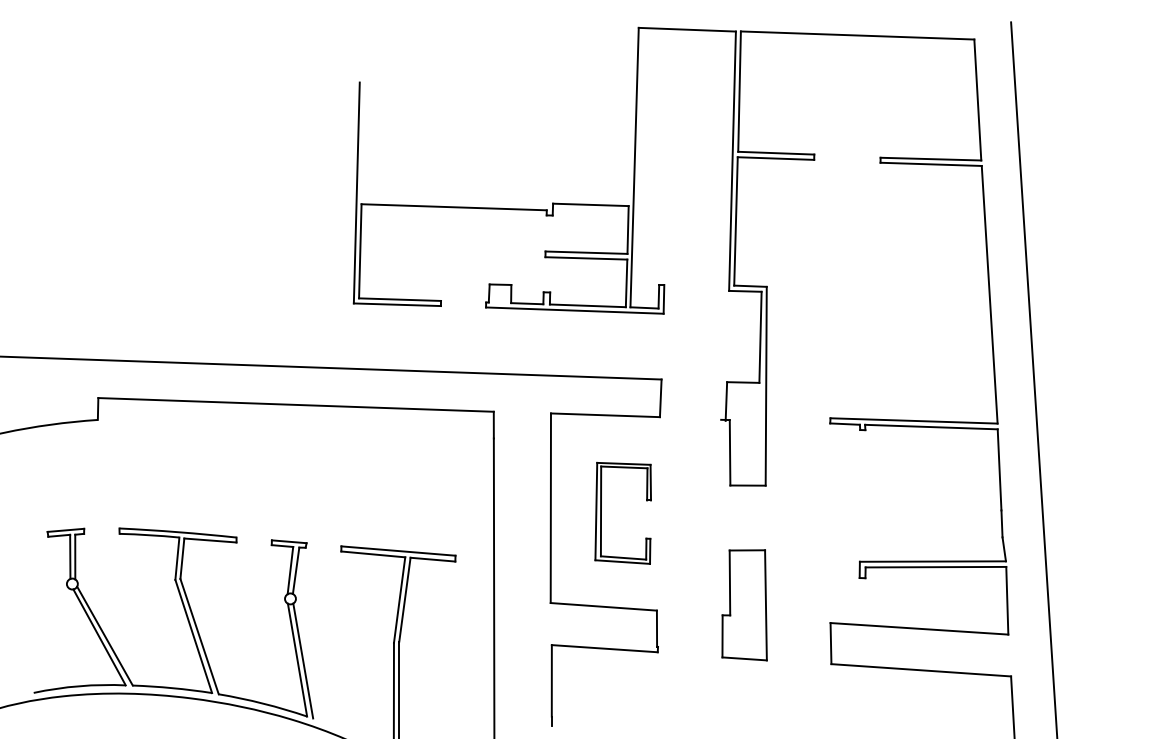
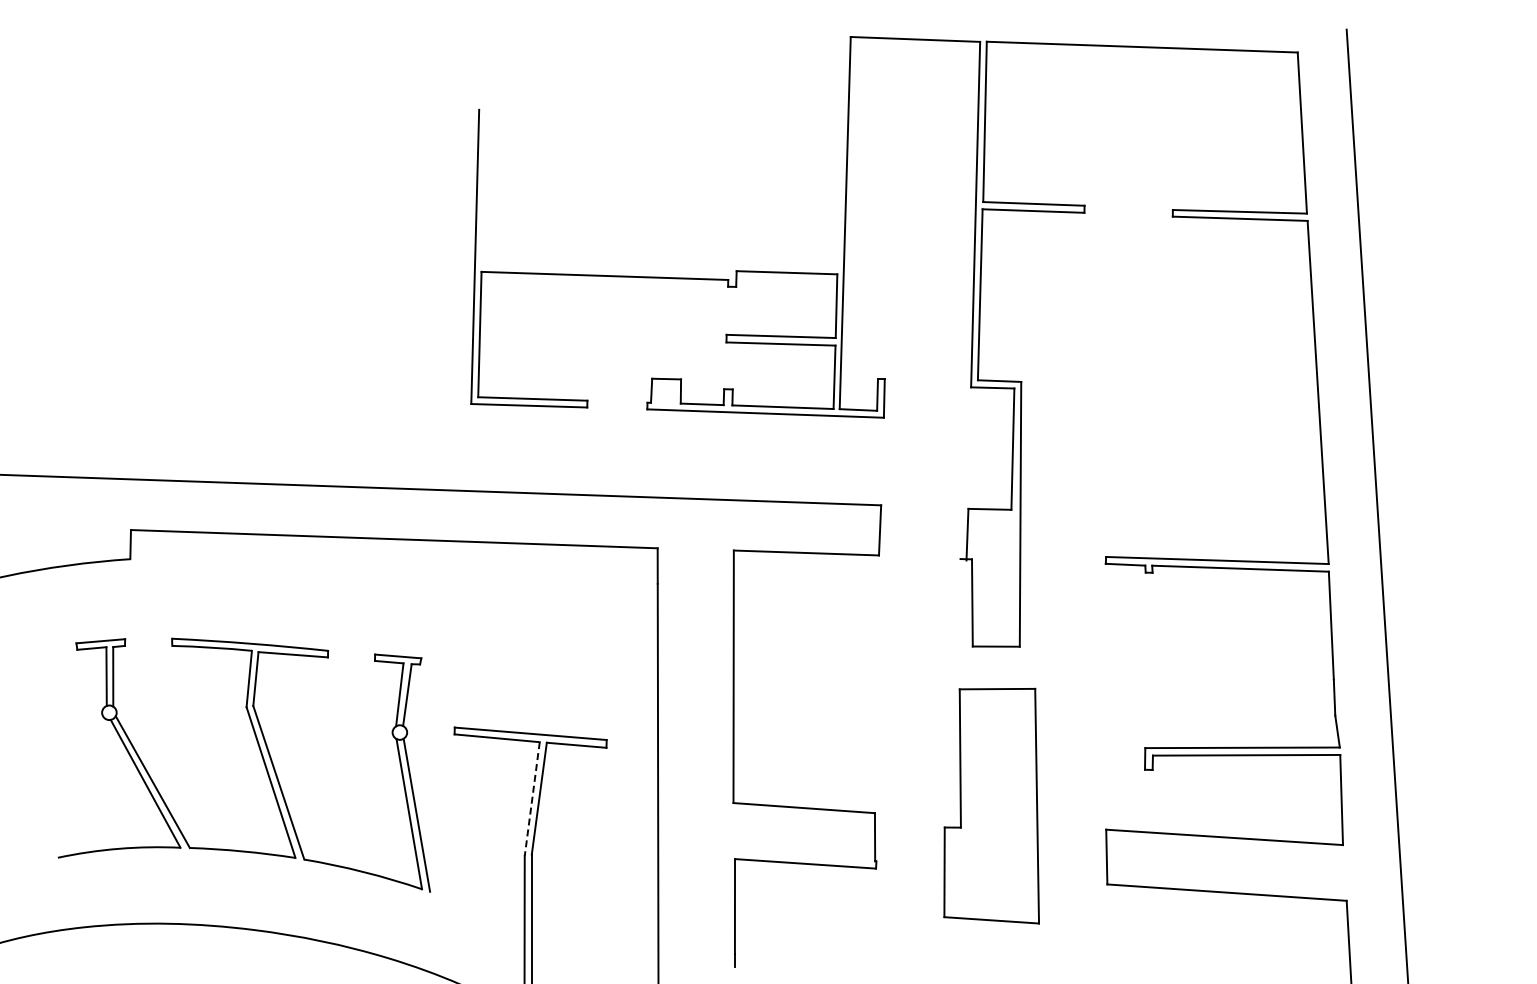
part: (601, 513) -> (801, 683), removed
line: (399, 600) -> (532, 799), solid -> dashed
part: (744, 604) -> (991, 805), size x1.6
part: (187, 619) -> (262, 760), moved

